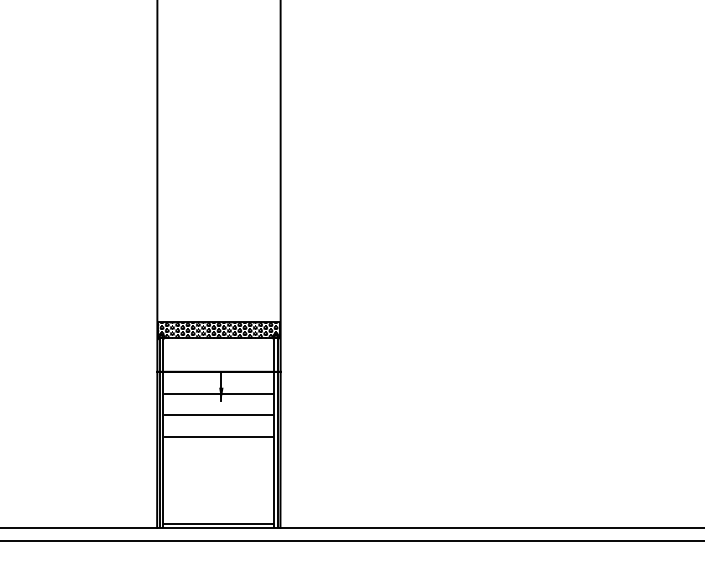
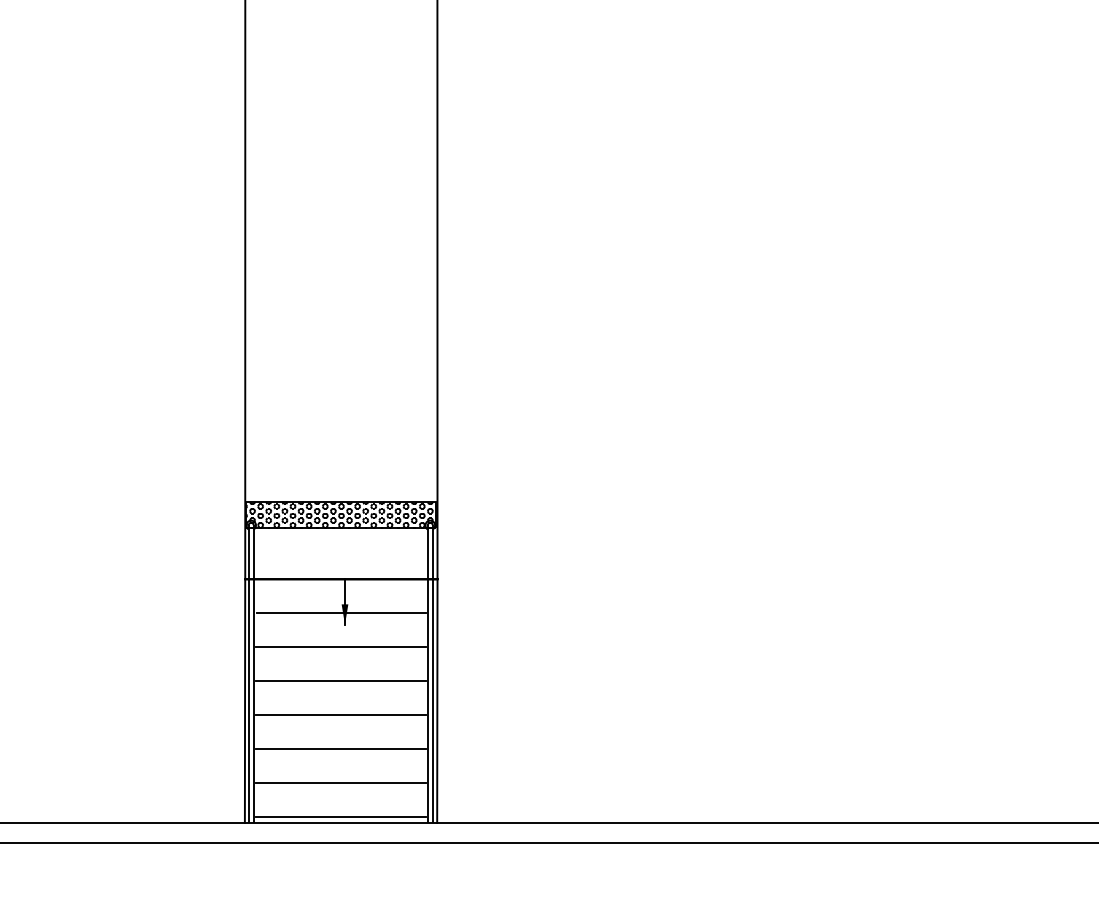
line: (218, 458) -> (340, 714), added
line: (218, 480) -> (340, 749), added
line: (218, 502) -> (340, 783), added

